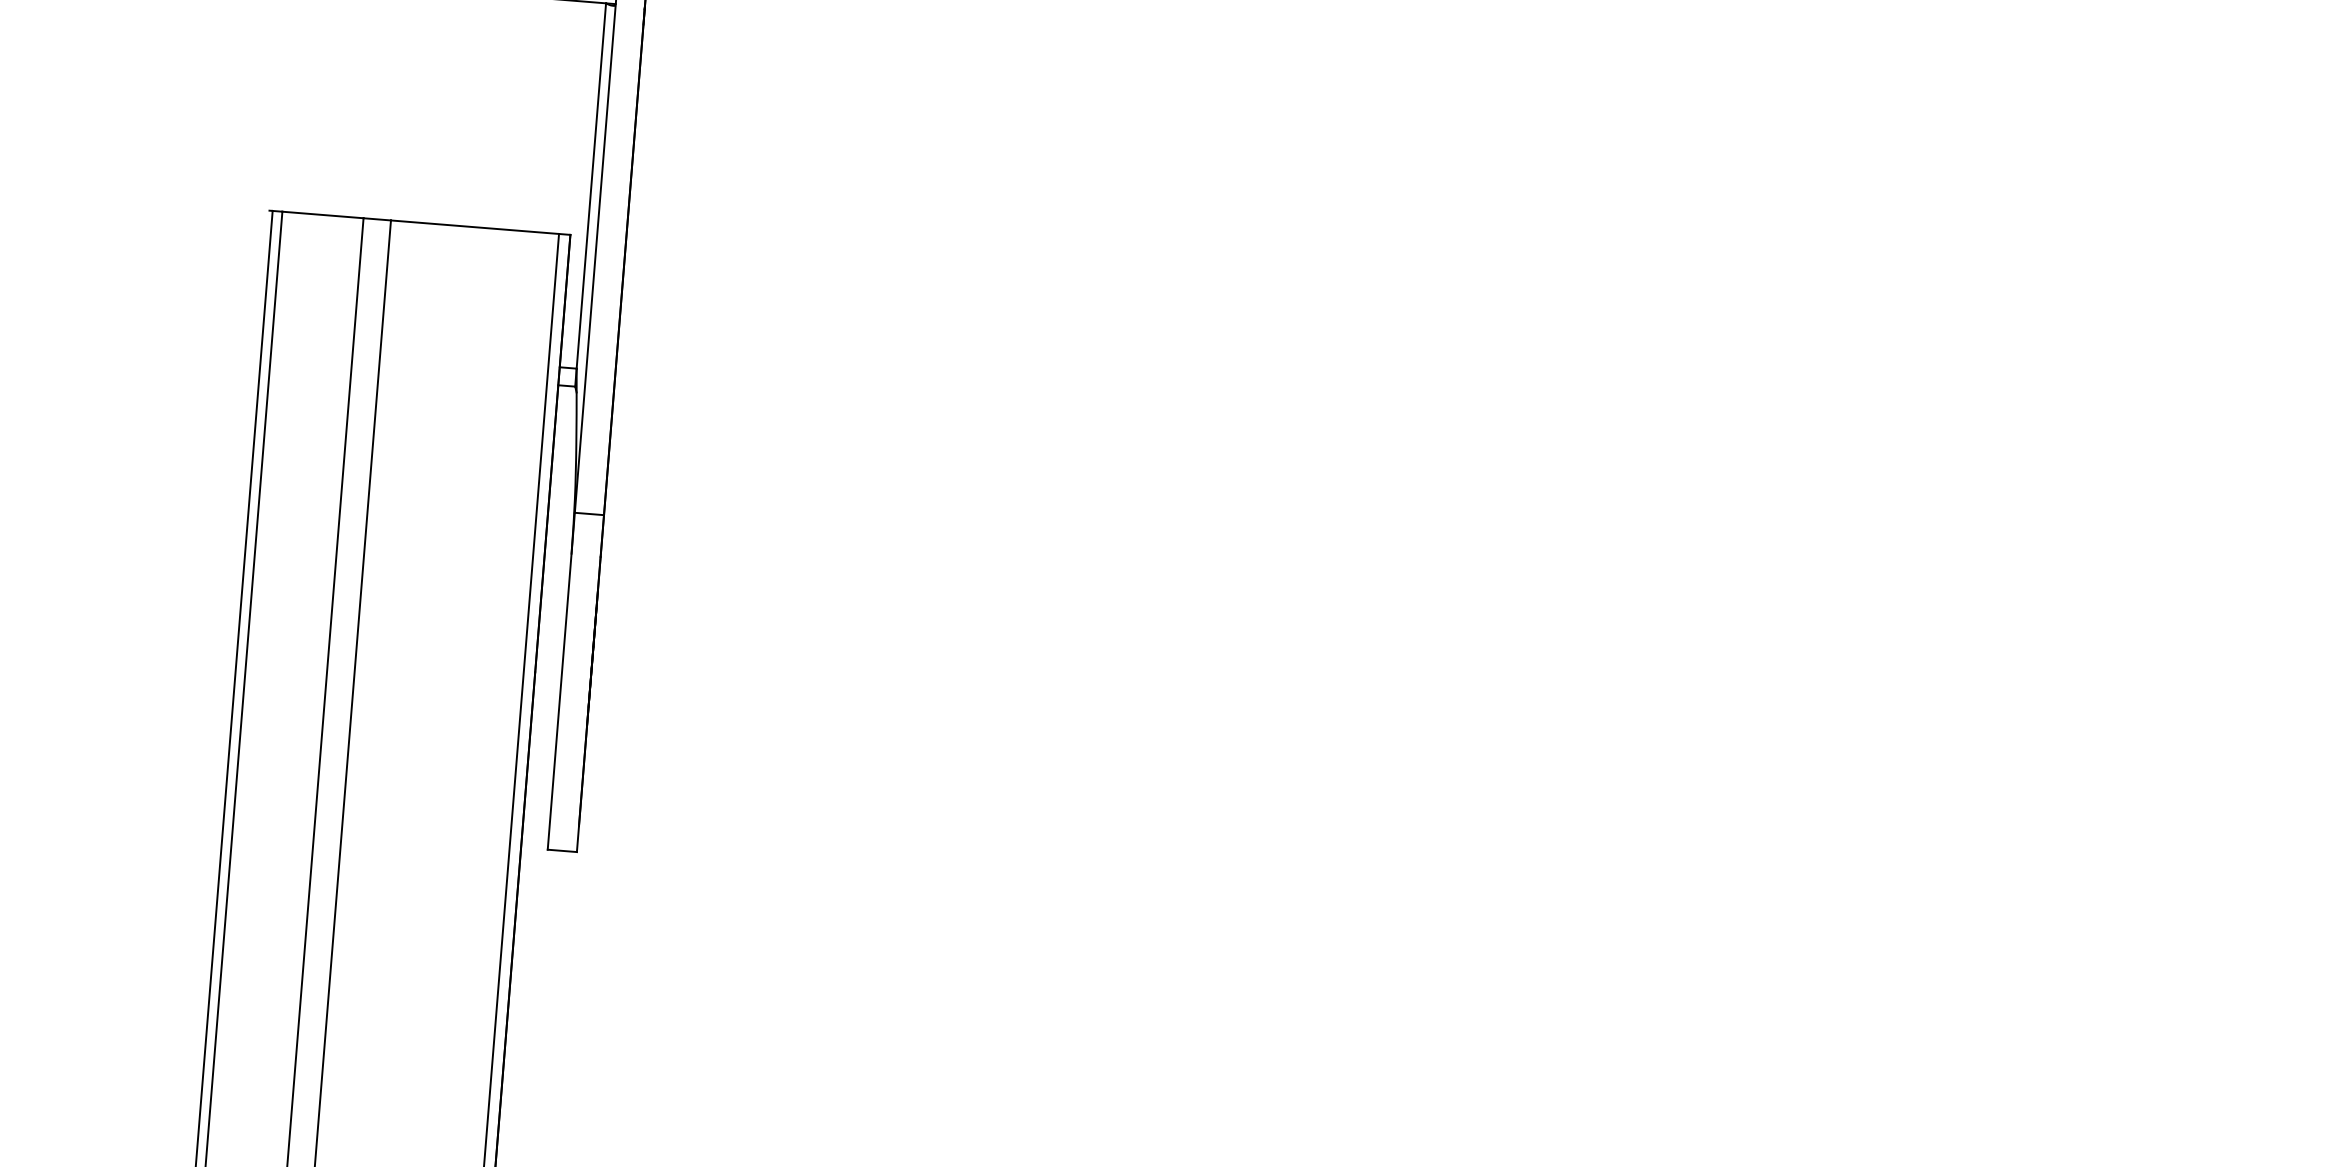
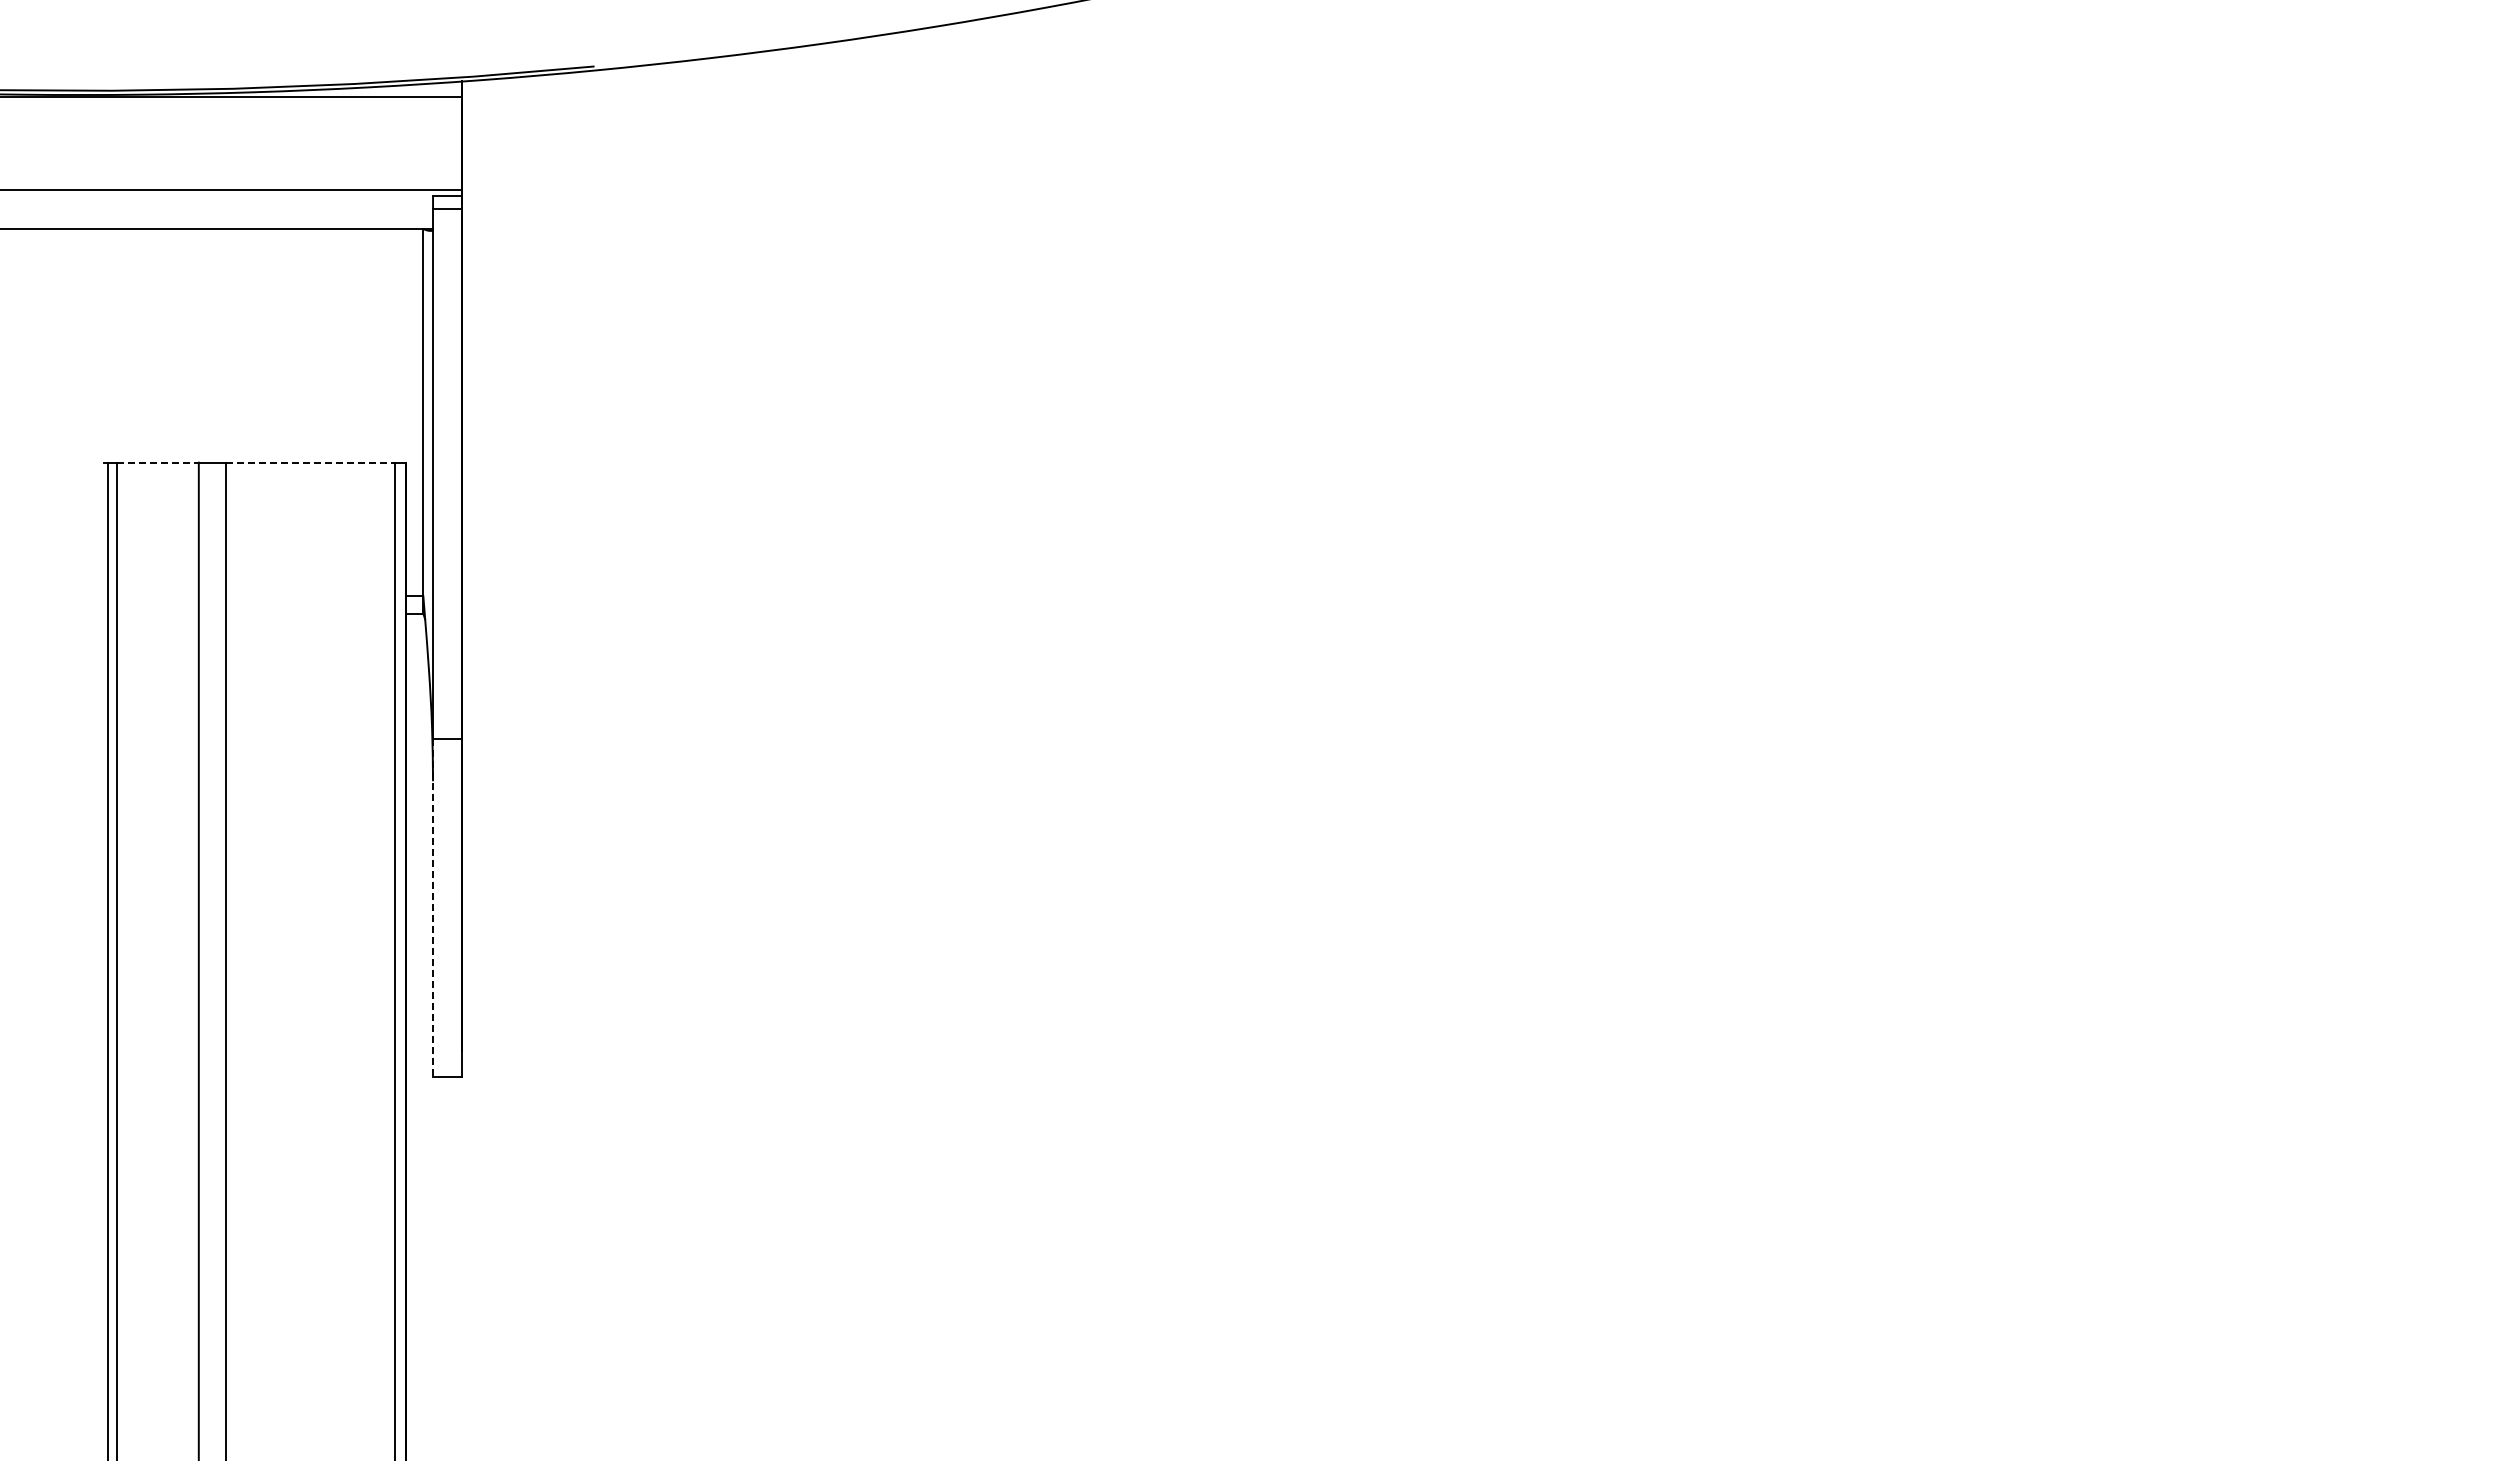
line: (323, 214) -> (158, 462), solid -> dashed
line: (475, 227) -> (311, 462), solid -> dashed
line: (561, 681) -> (433, 908), solid -> dashed

